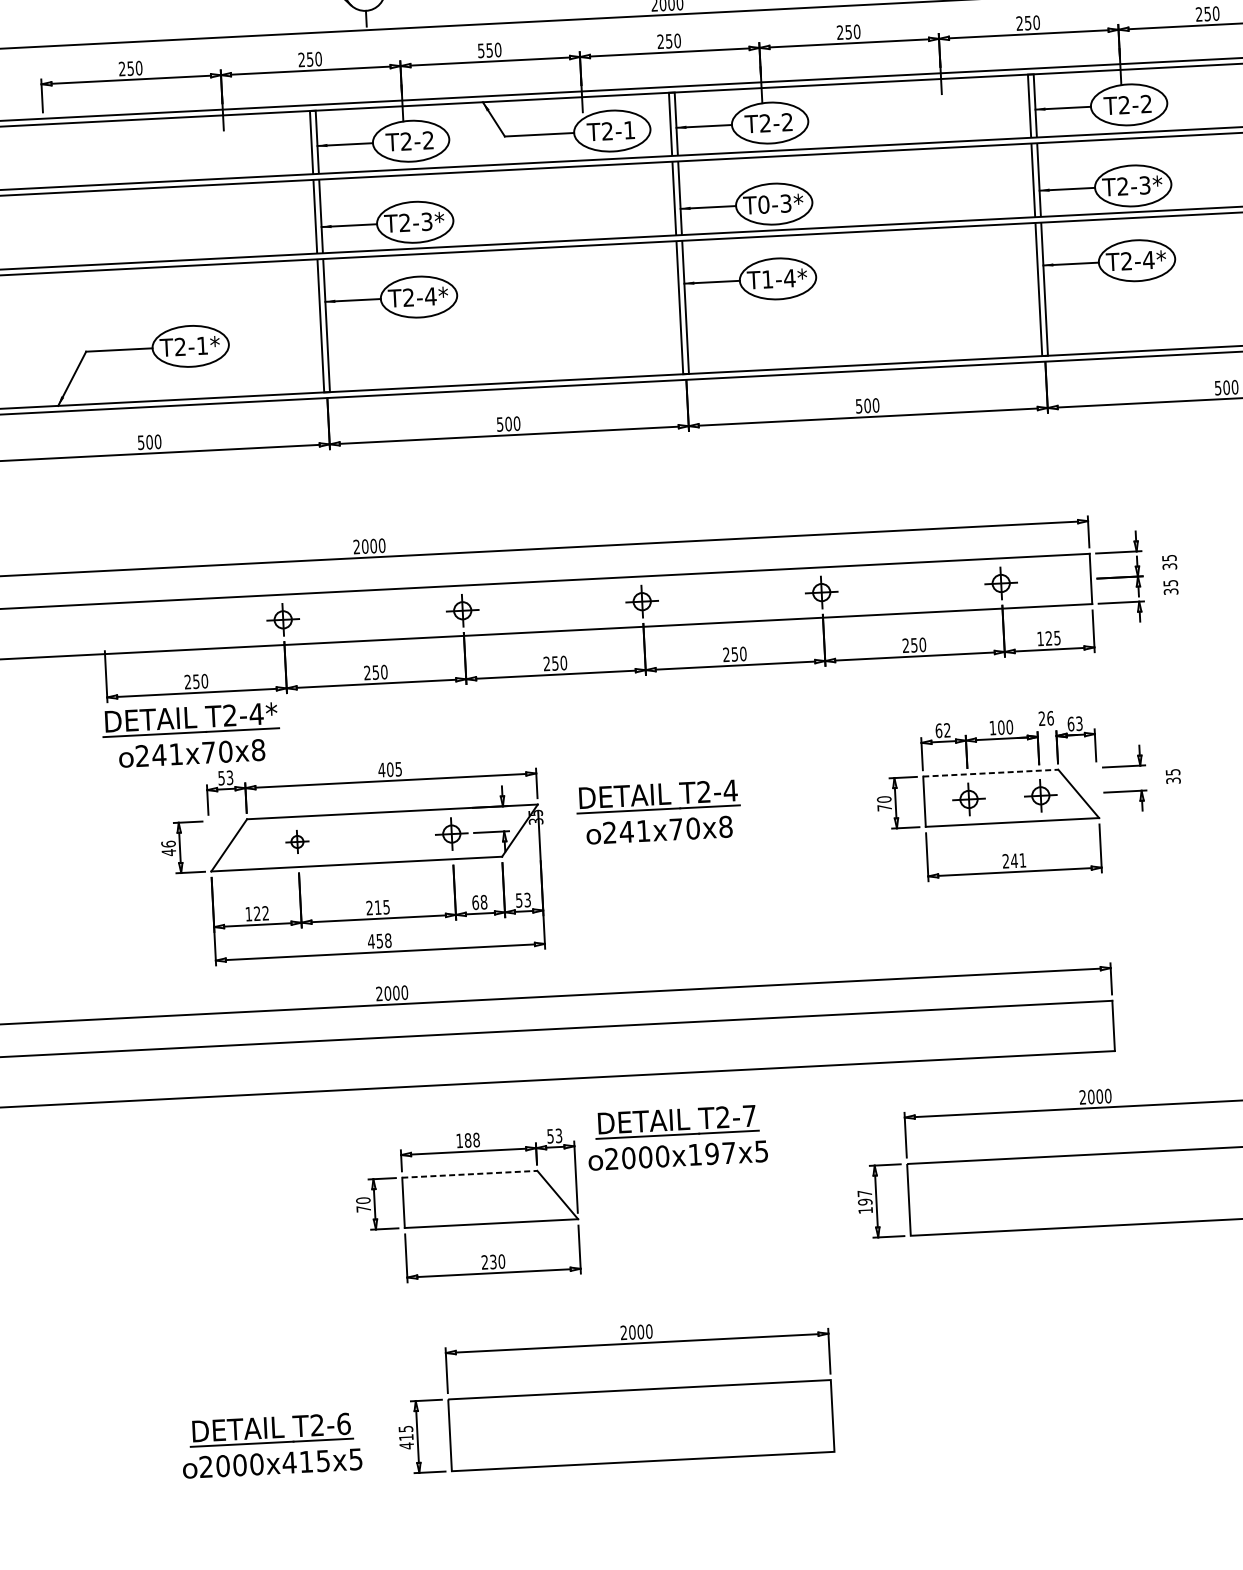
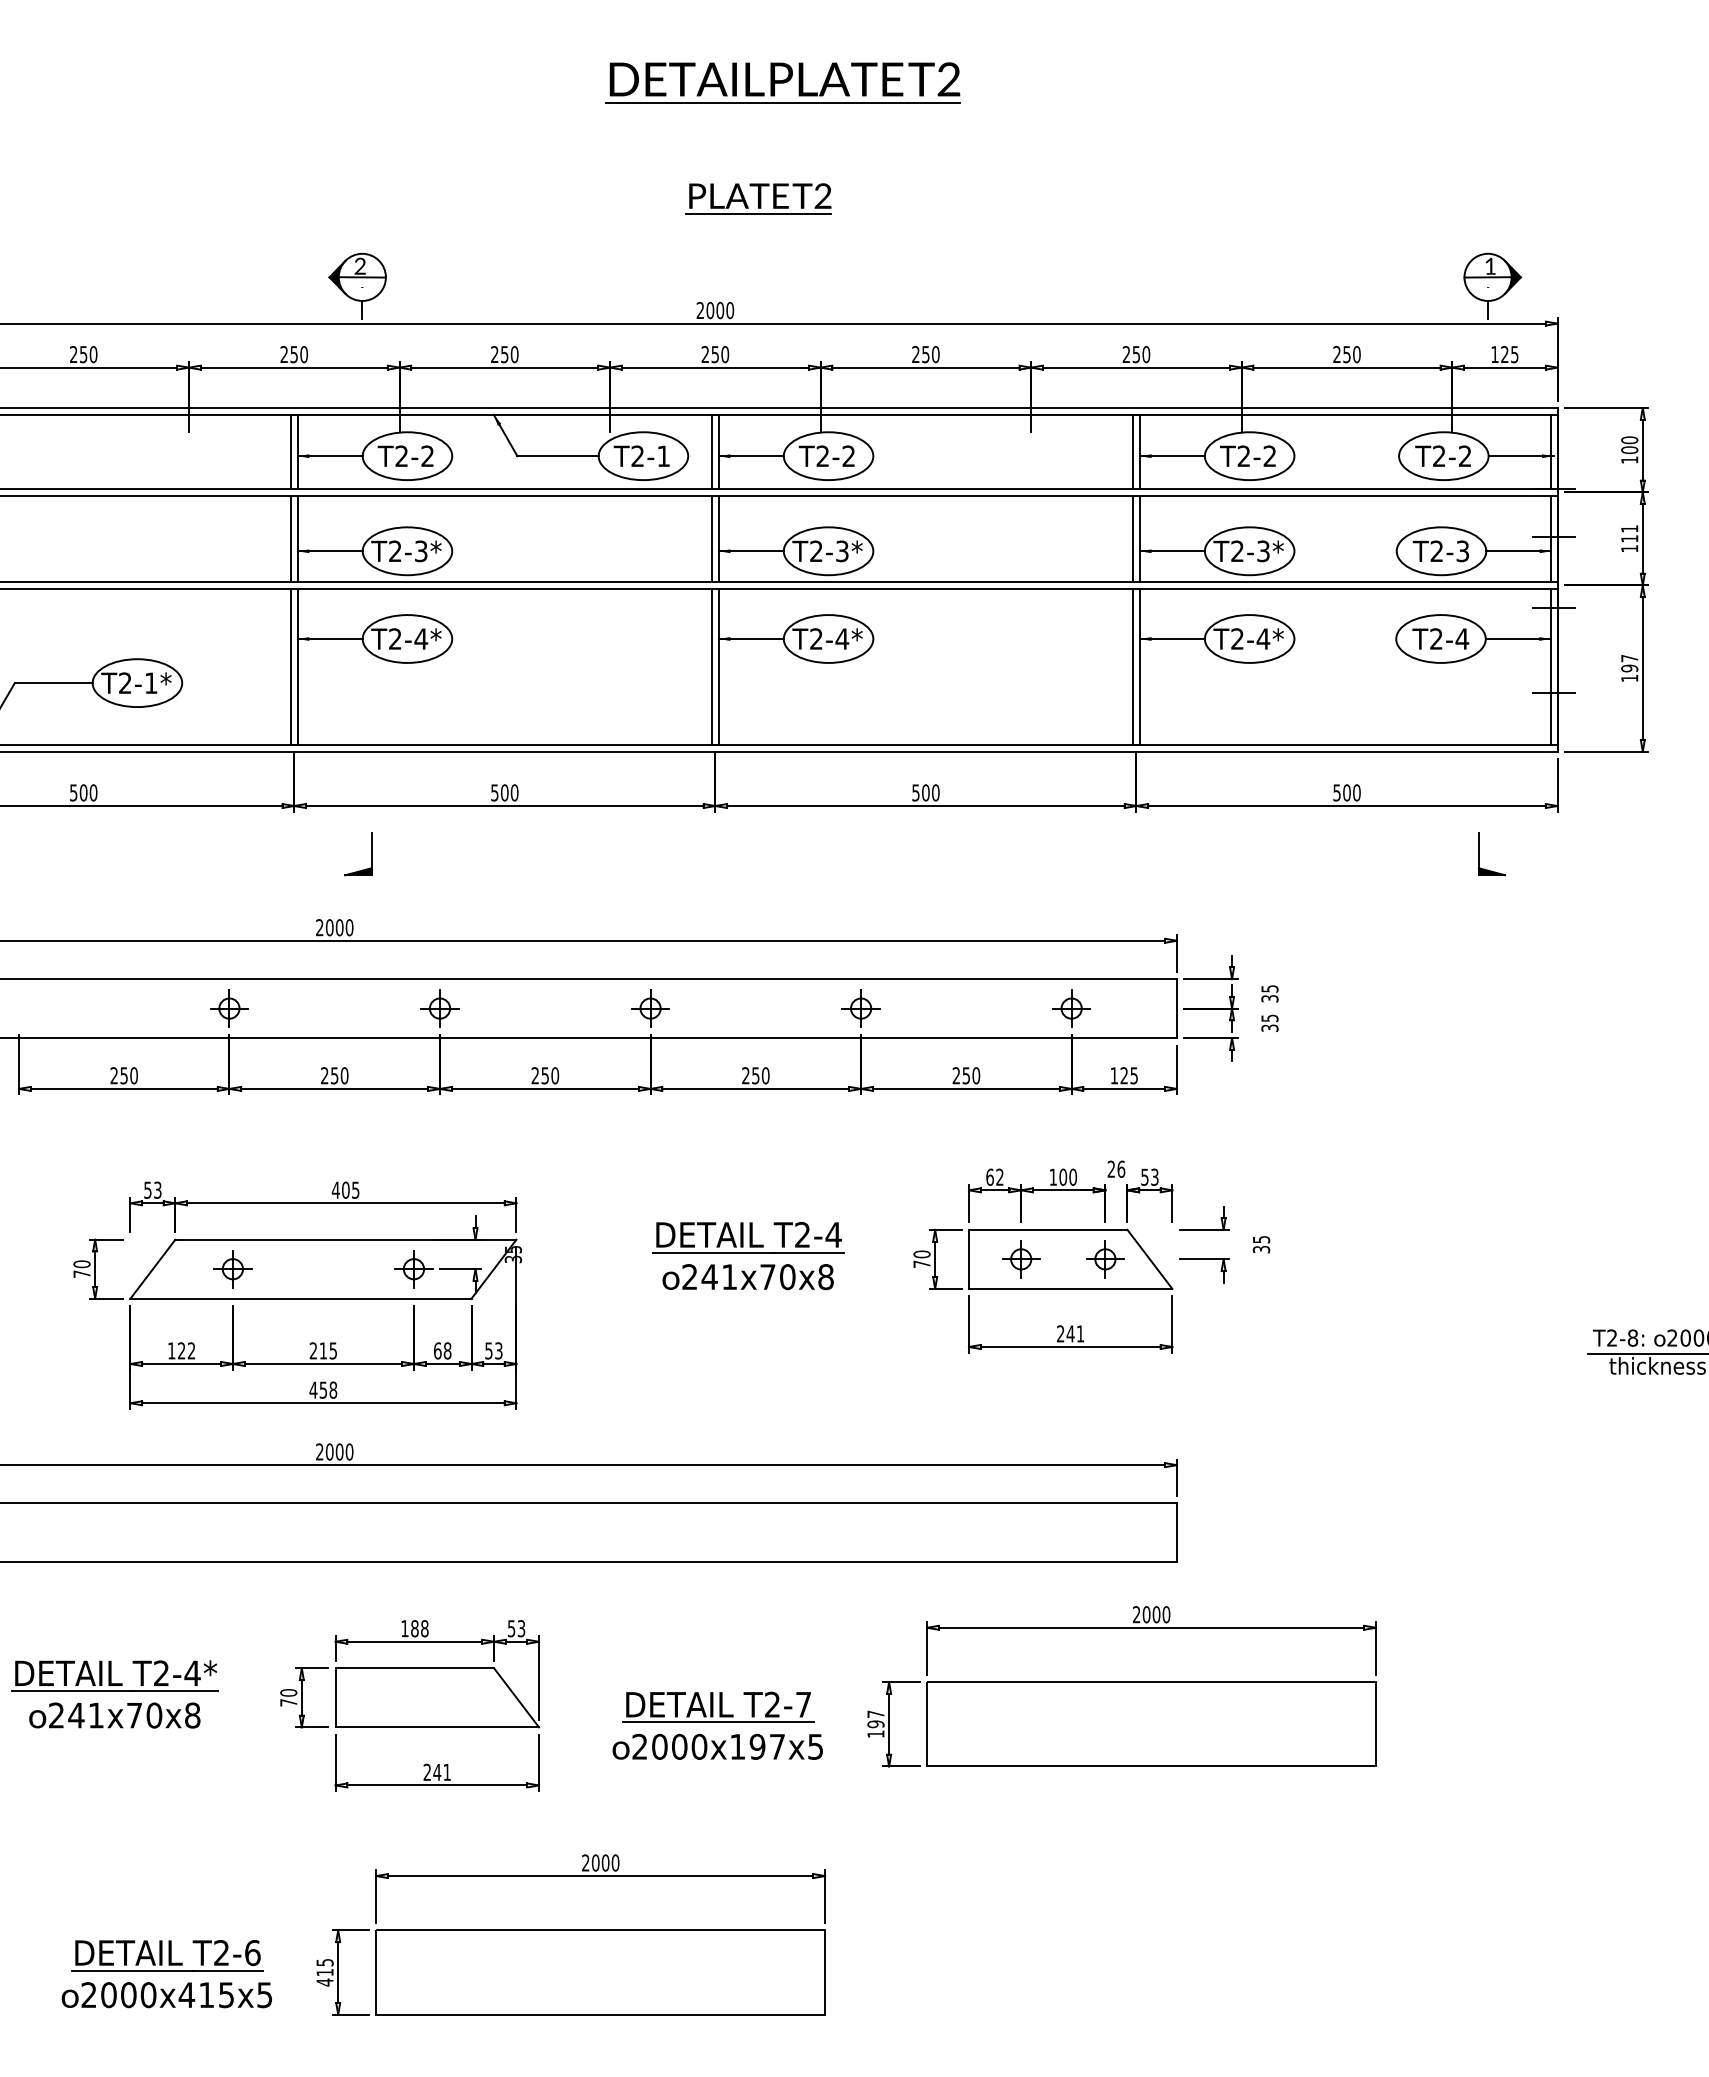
text: (480, 50) -> (494, 354), 550 -> 250
text: (763, 204) -> (816, 551), T0-3* -> T2-3*
text: (767, 279) -> (816, 638), T1-4* -> T2-4*
part: (397, 482) -> (371, 854), added
text: (1070, 723) -> (1144, 1176), 63 -> 53
part: (190, 735) -> (114, 1694), moved
line: (991, 772) -> (1048, 1229), dashed -> solid
part: (658, 812) -> (748, 1256), moved
part: (297, 842) -> (232, 1269), size x1.43
text: (168, 848) -> (81, 1269), 46 -> 70
part: (677, 1137) -> (717, 1725), moved
line: (470, 1174) -> (415, 1668), dashed -> solid
text: (497, 1261) -> (442, 1772), 230 -> 241

